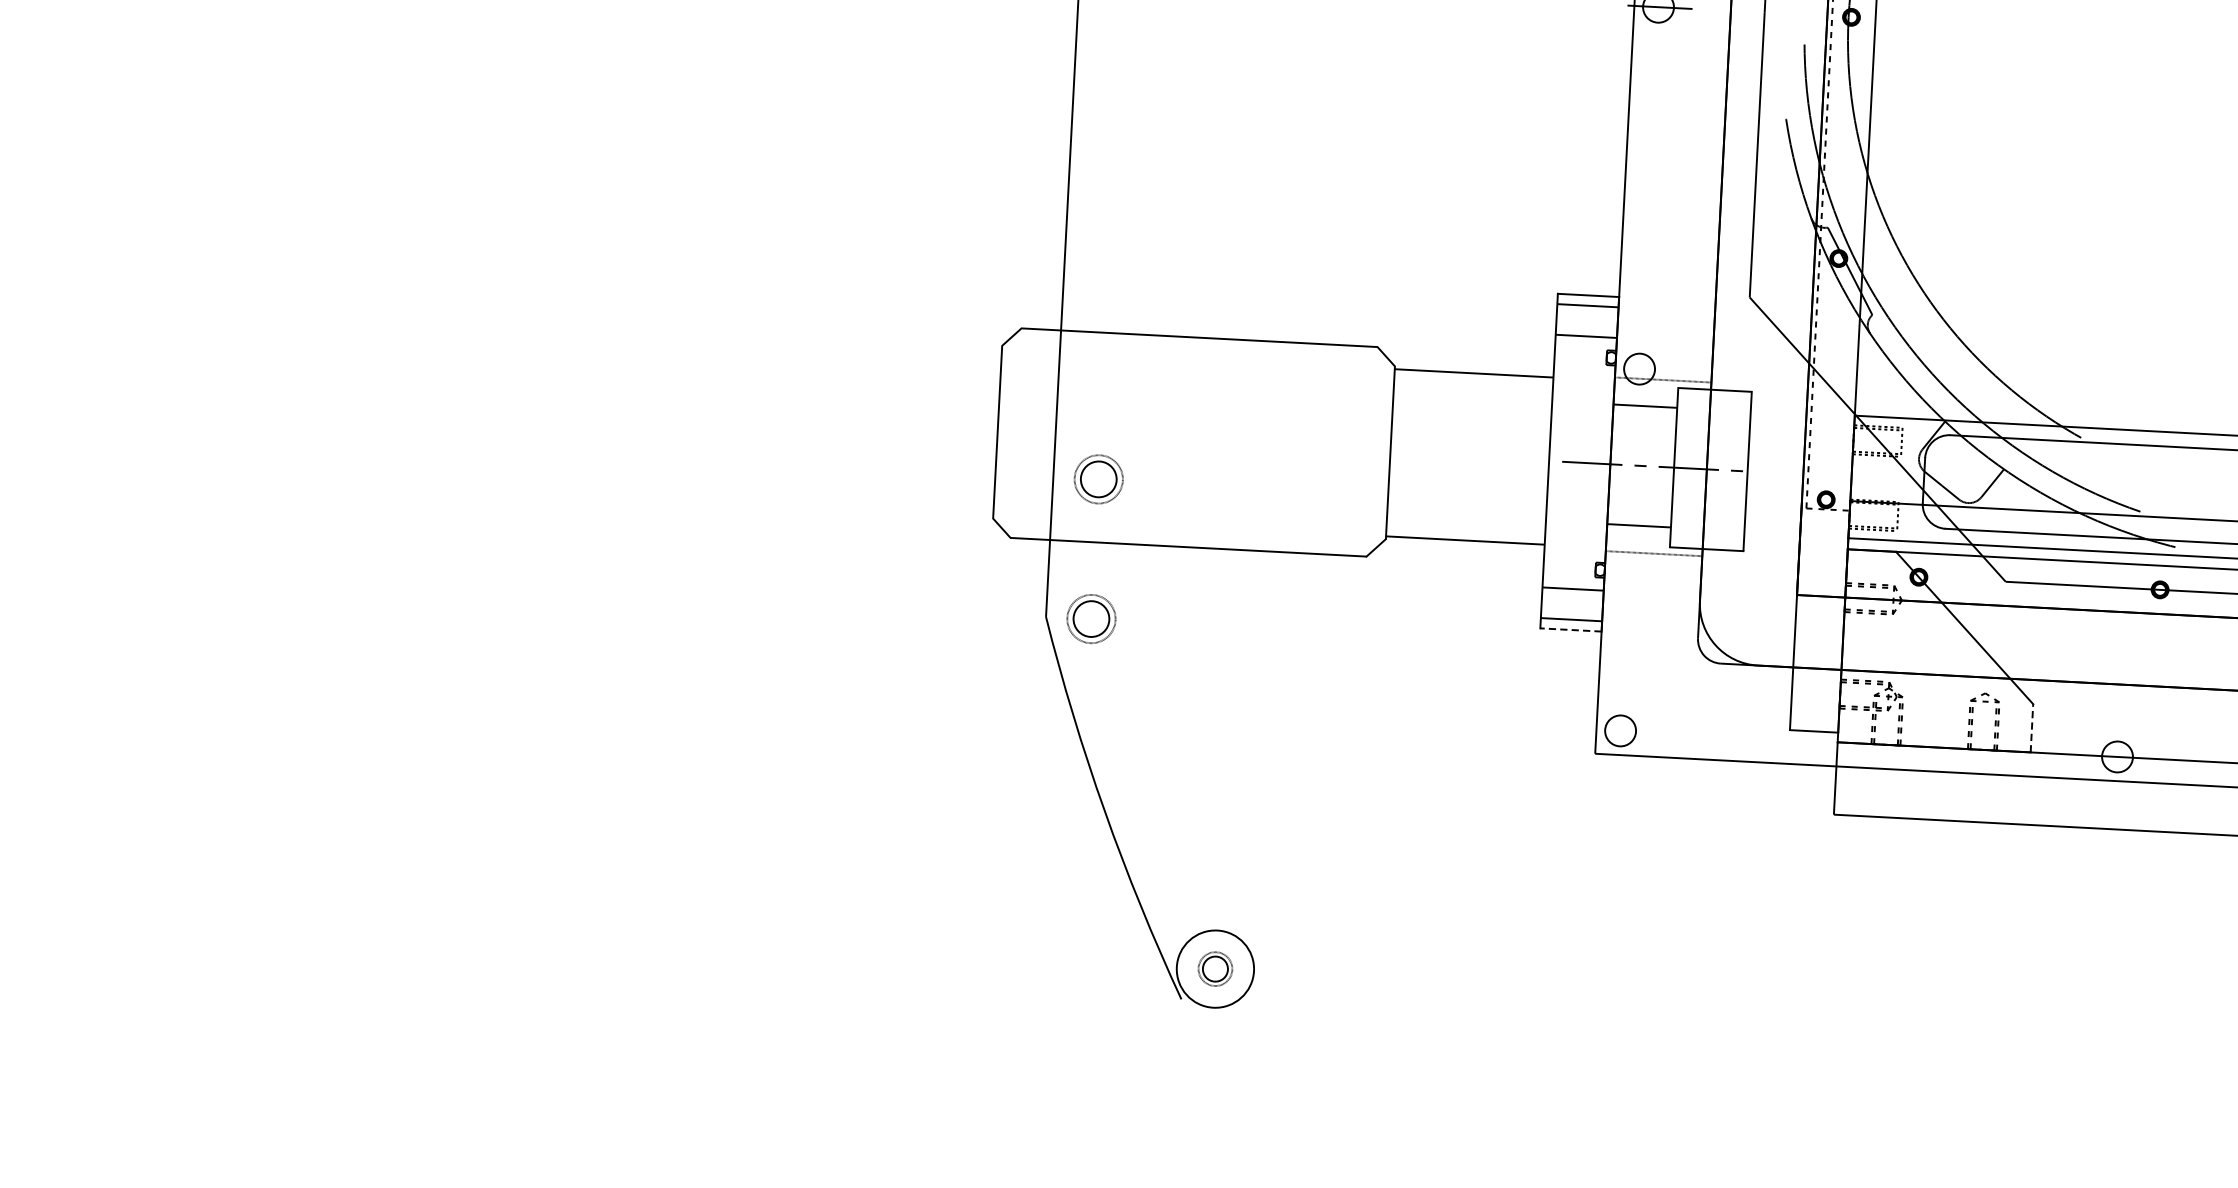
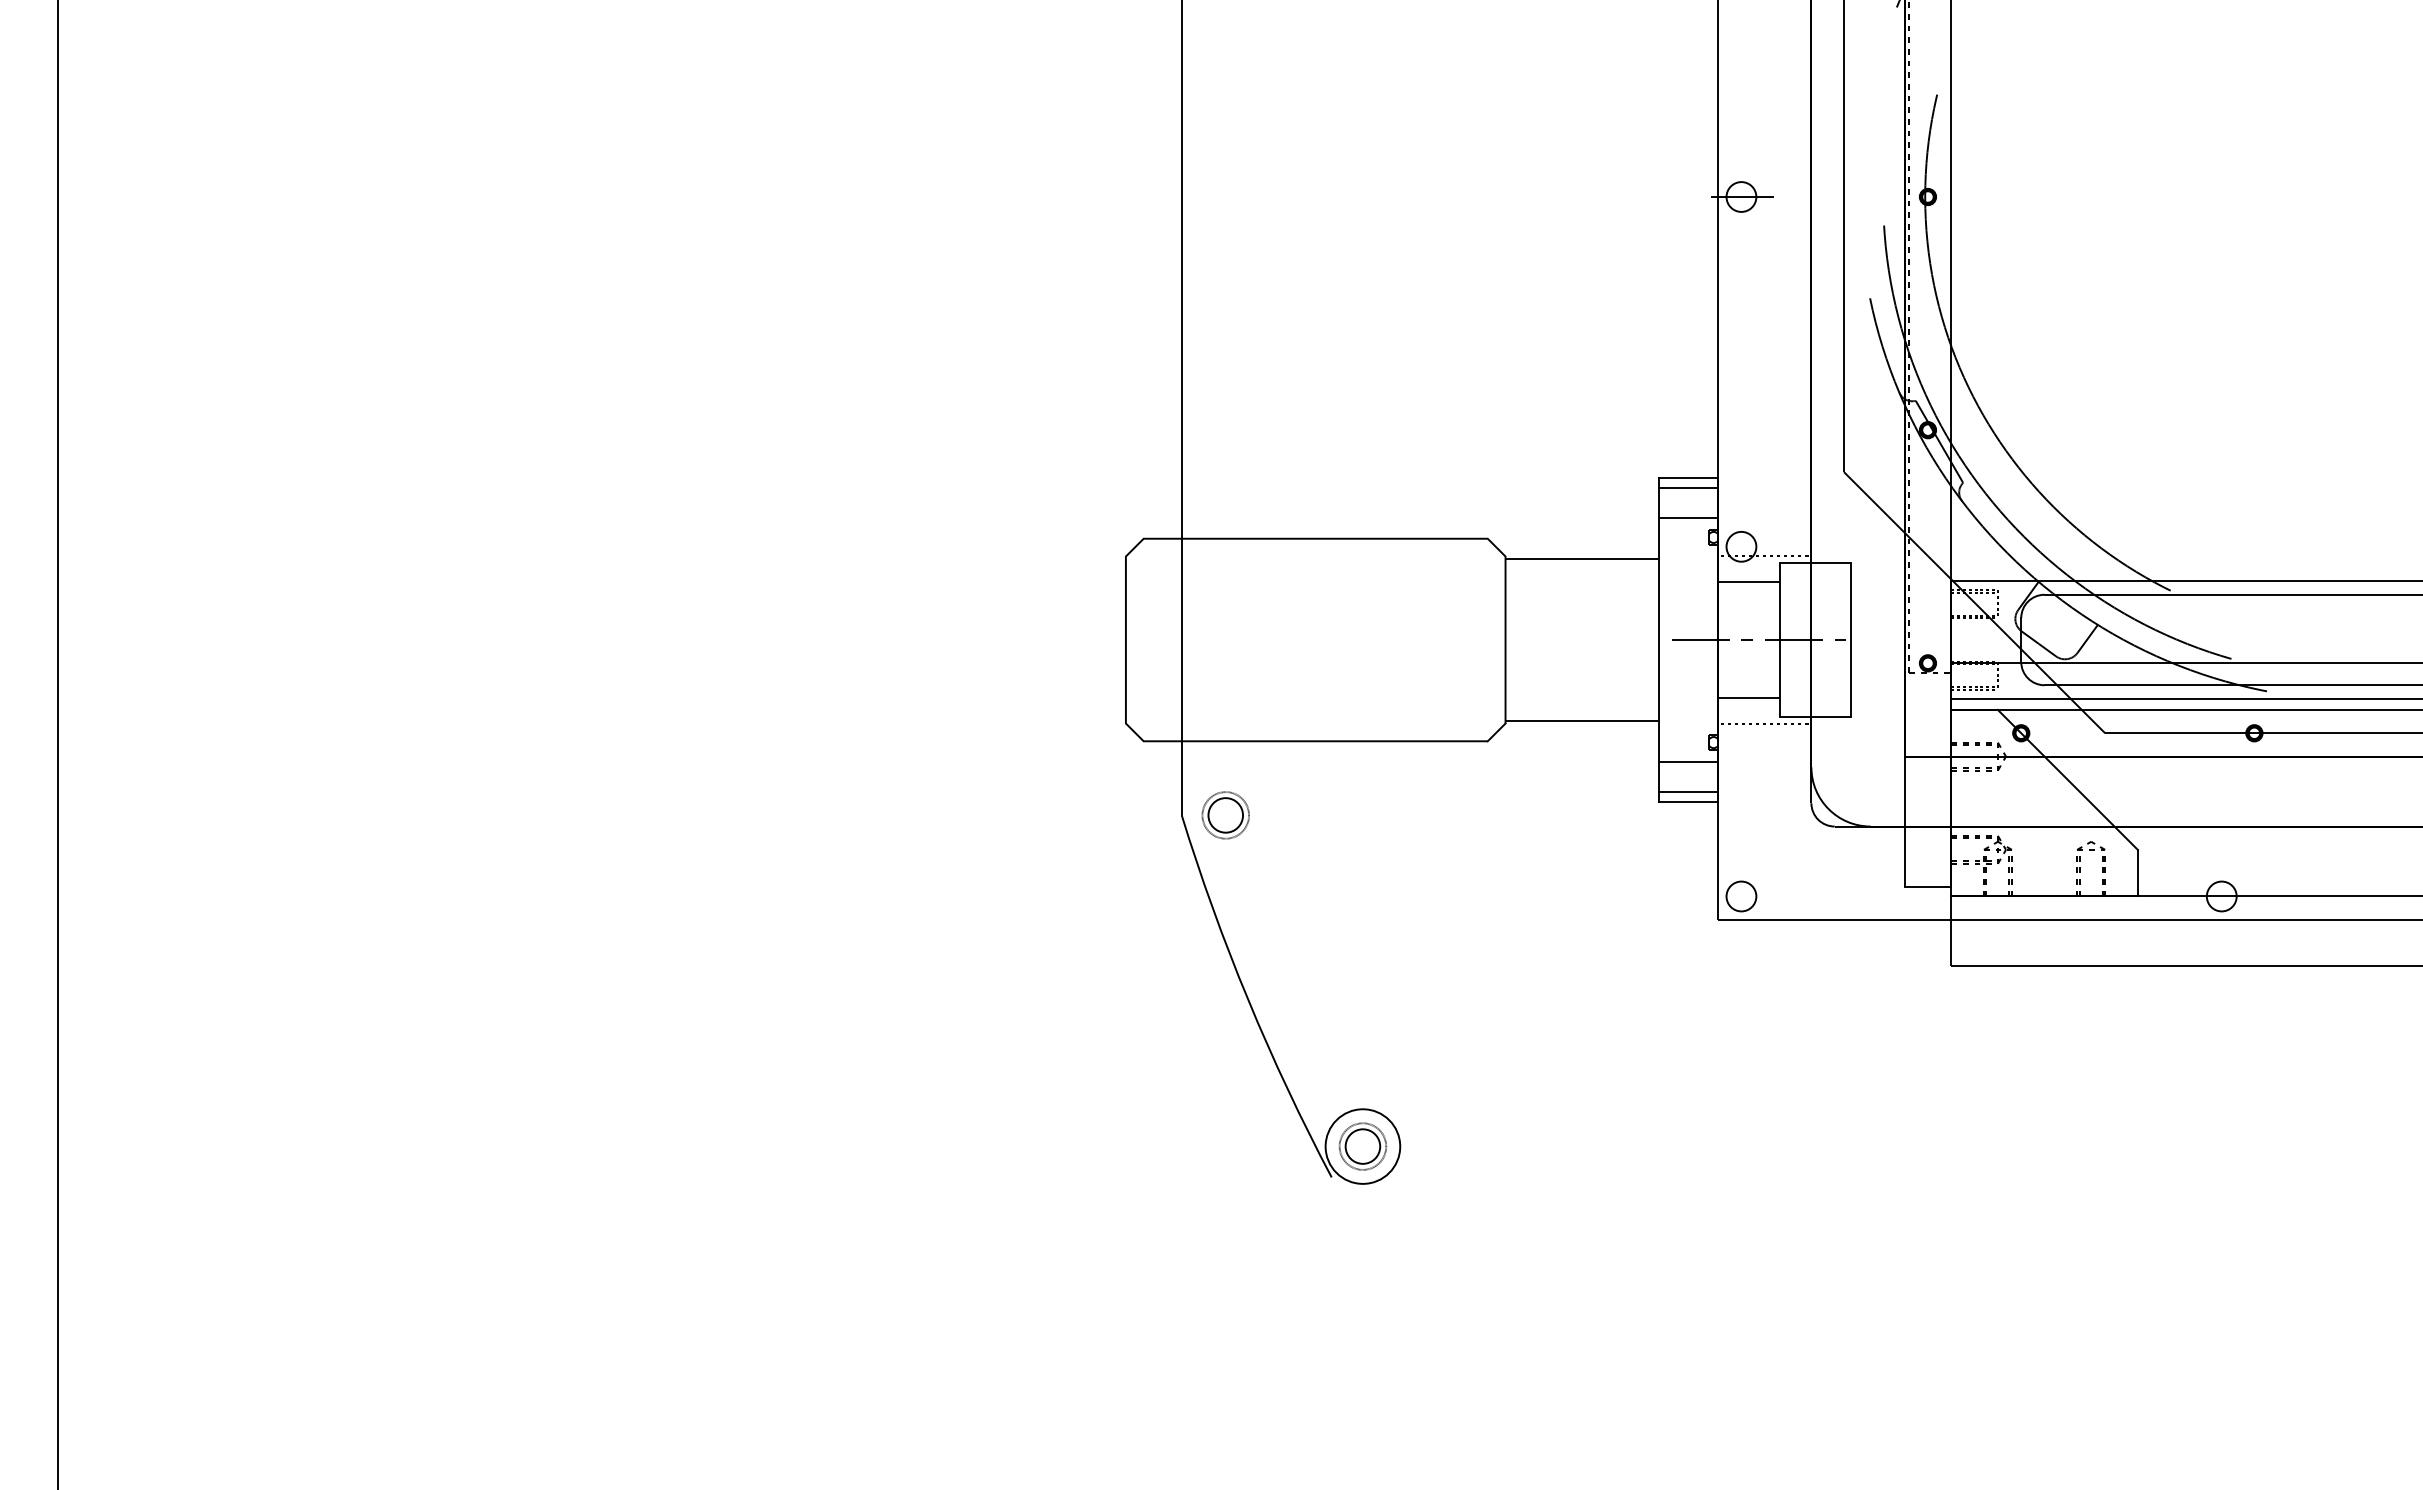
part: (1098, 479) -> (1225, 680), removed
line: (1570, 629) -> (1688, 801), dashed -> solid
line: (2031, 727) -> (2137, 872), dashed -> solid
part: (1214, 969) -> (1362, 1146), size x1.43

